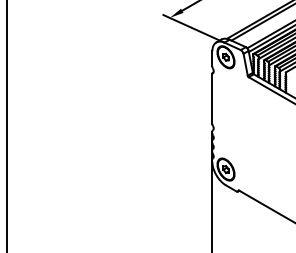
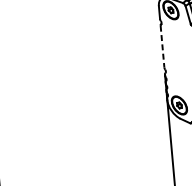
line: (212, 99) -> (162, 47), solid -> dashed

